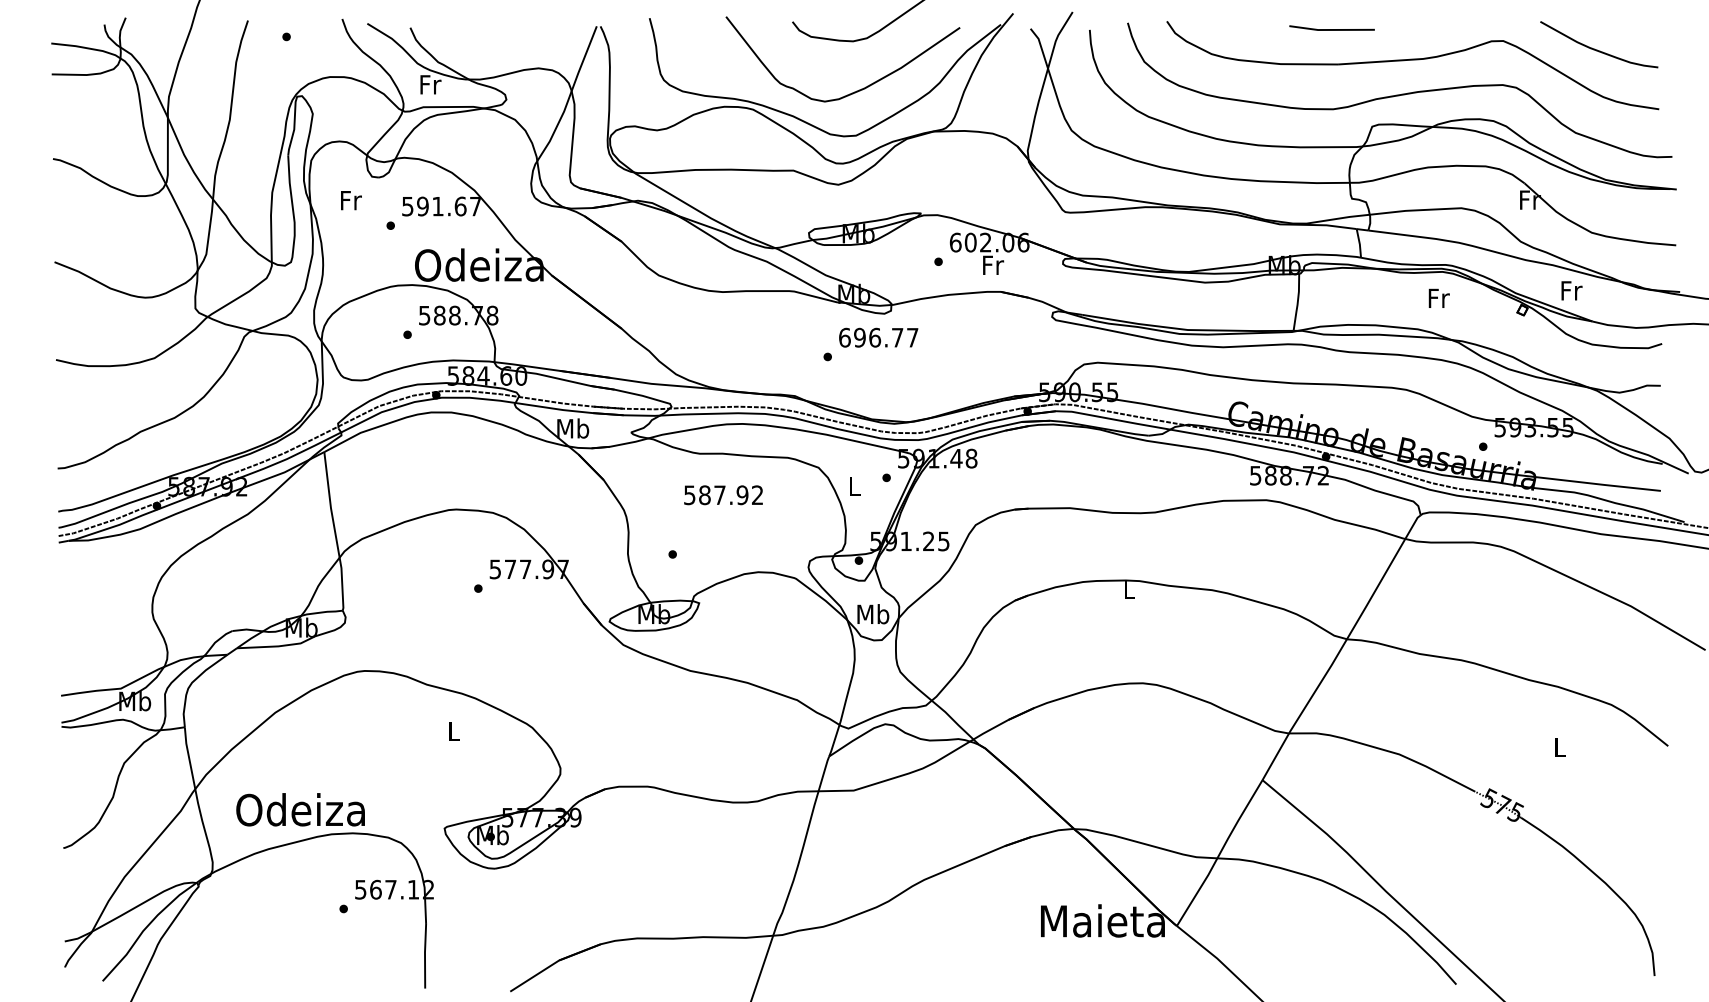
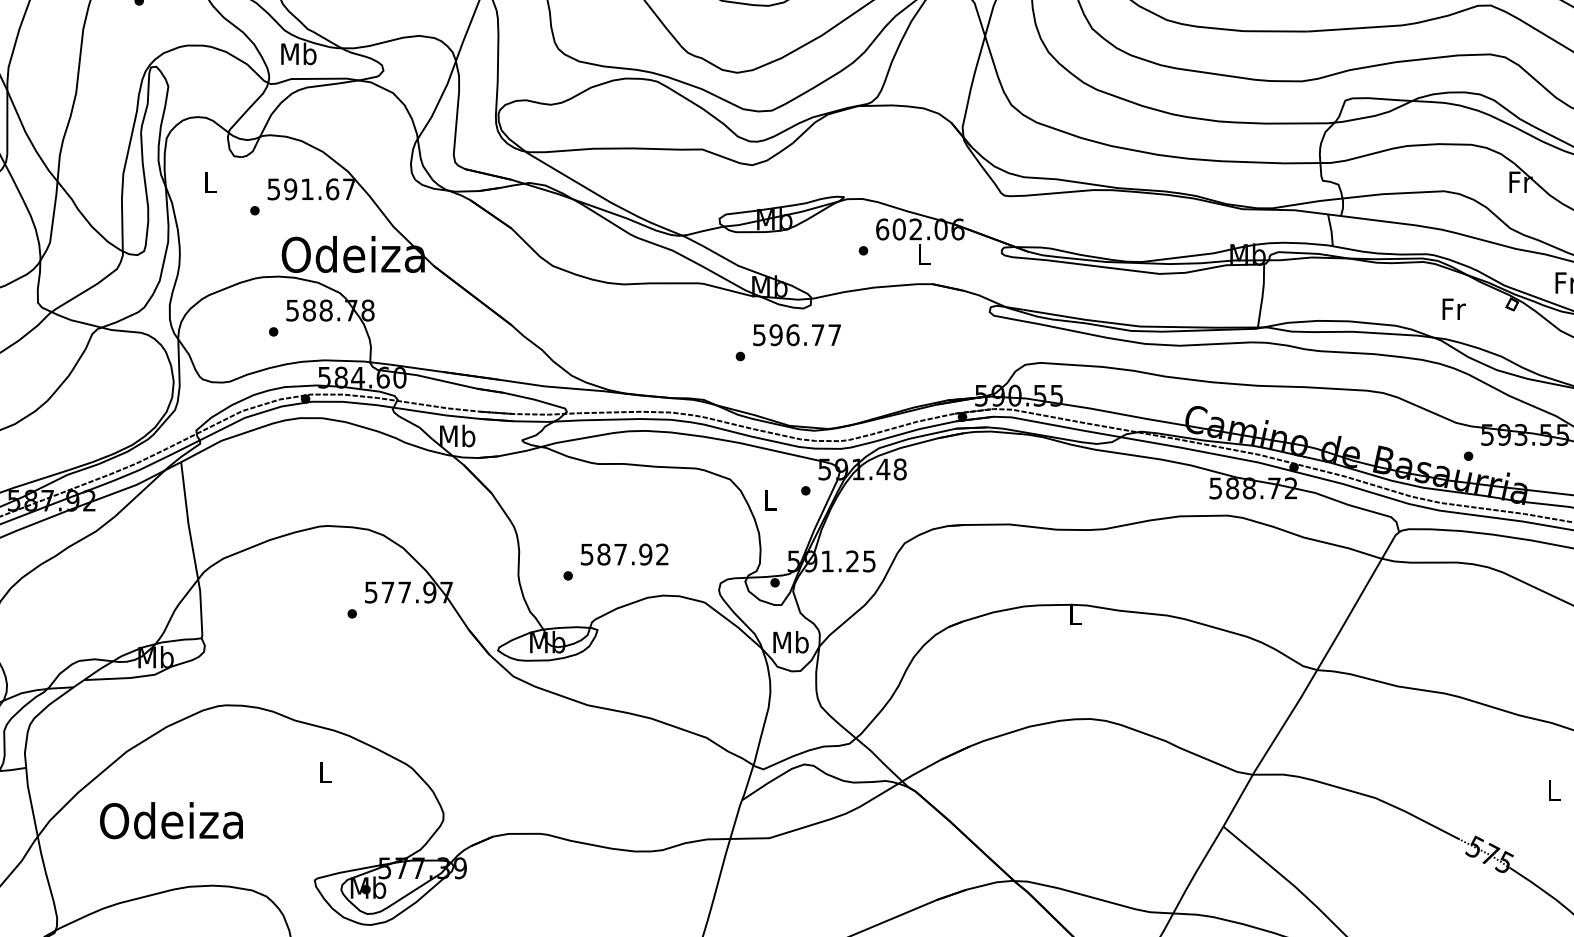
text: (430, 84) -> (299, 53), Fr -> Mb
text: (351, 200) -> (211, 182), Fr -> L
text: (993, 264) -> (924, 253), Fr -> L
text: (1438, 297) -> (1453, 308), moved
text: (844, 337) -> (759, 334), 696.77 -> 596.77
text: (723, 495) -> (624, 554), moved
text: (300, 809) -> (171, 820), moved

